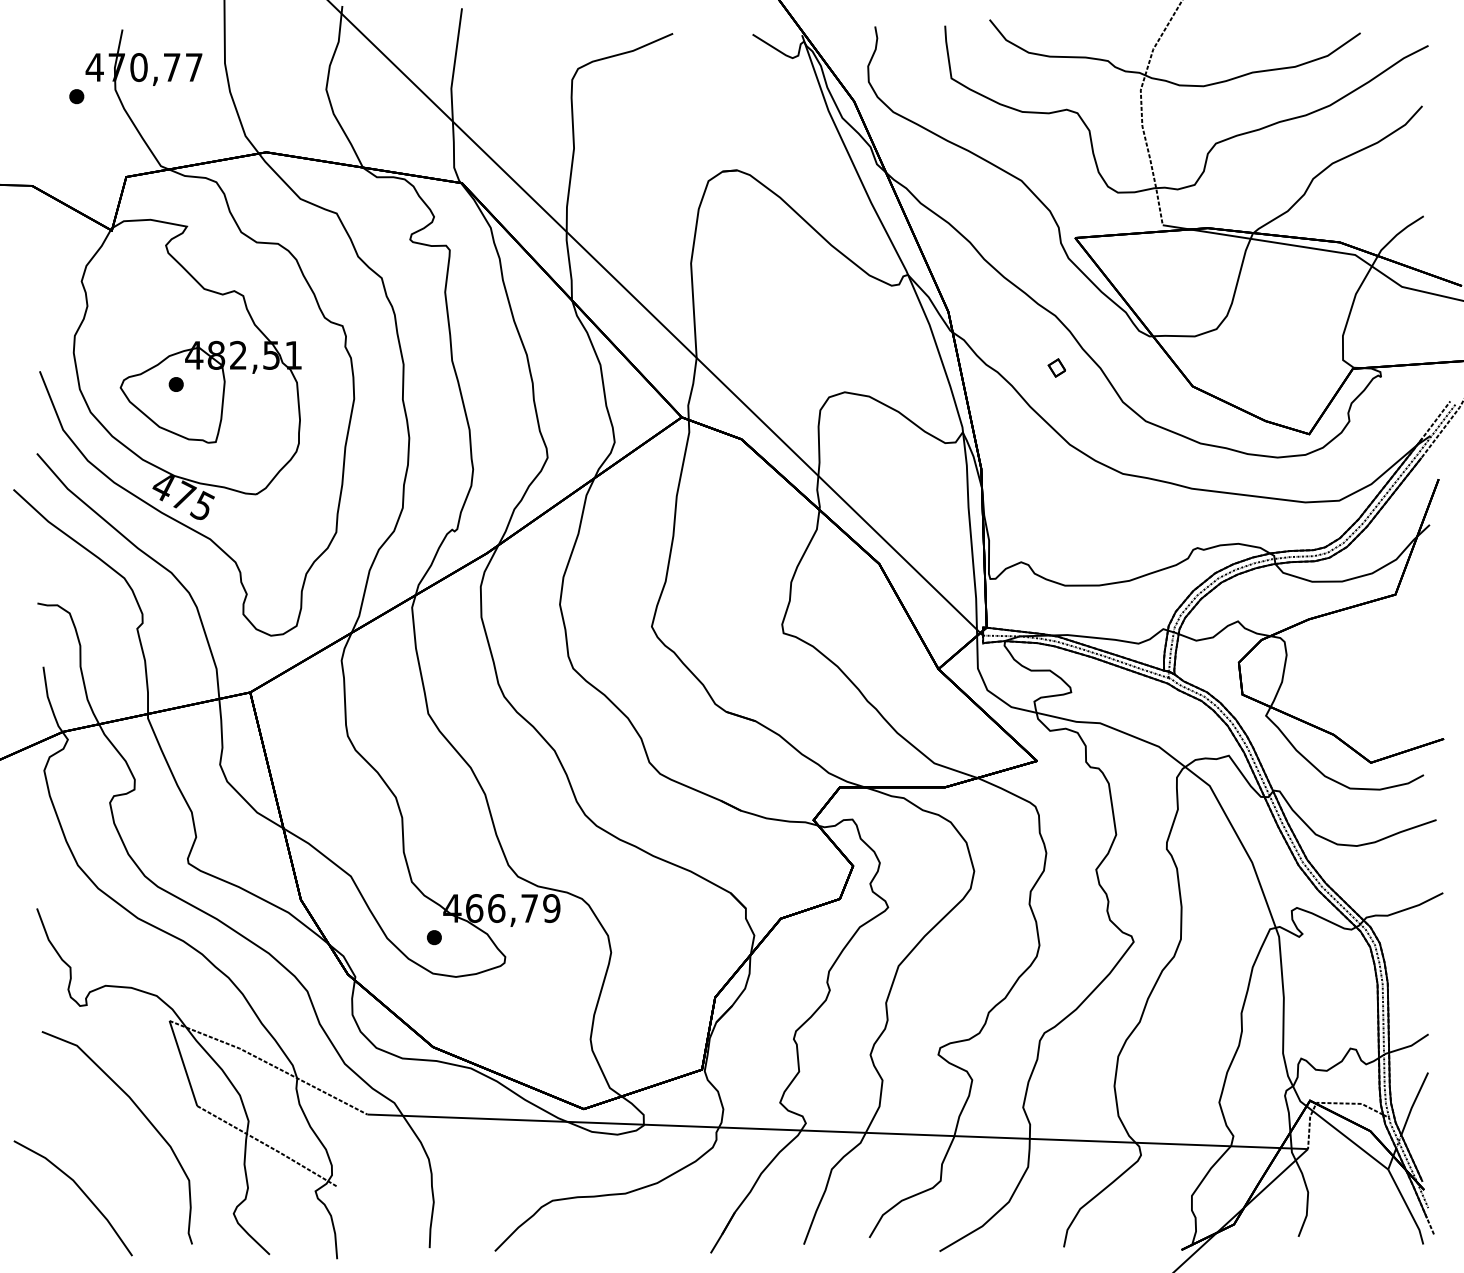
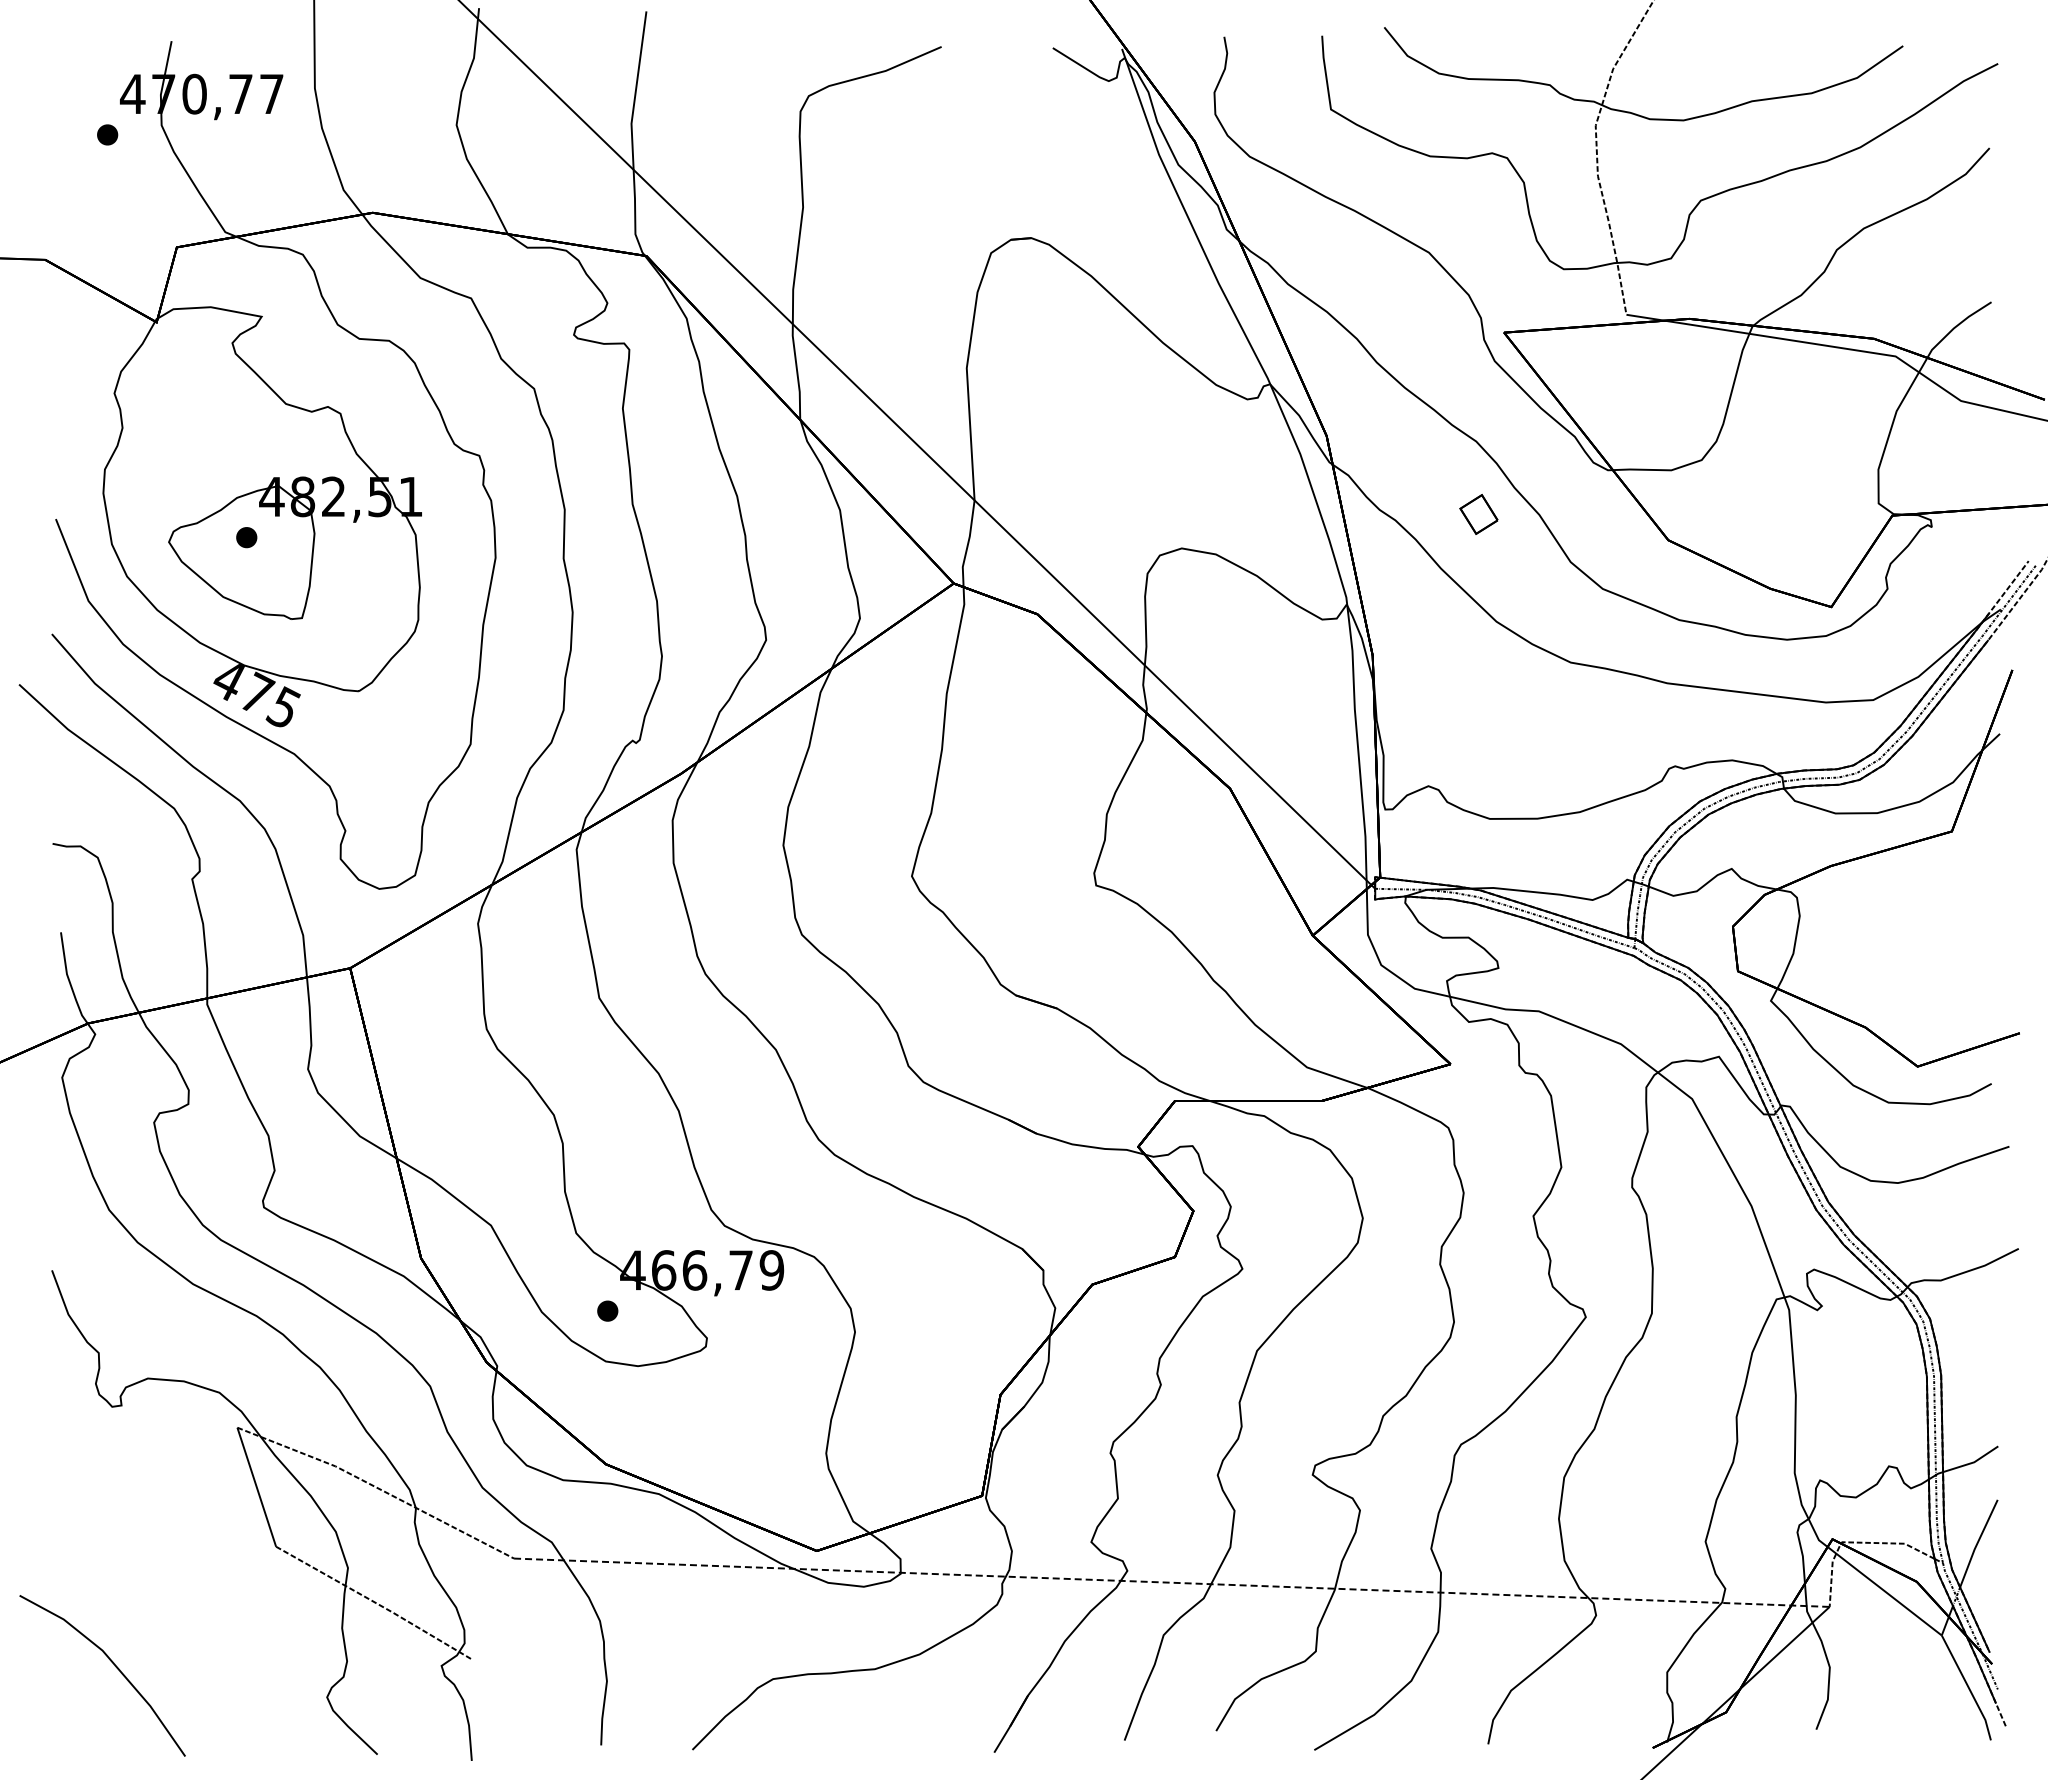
part: (1056, 368) -> (1477, 514), size x1.6
part: (143, 1115) -> (200, 1559), removed
line: (838, 1131) -> (1172, 1582), solid -> dashed

